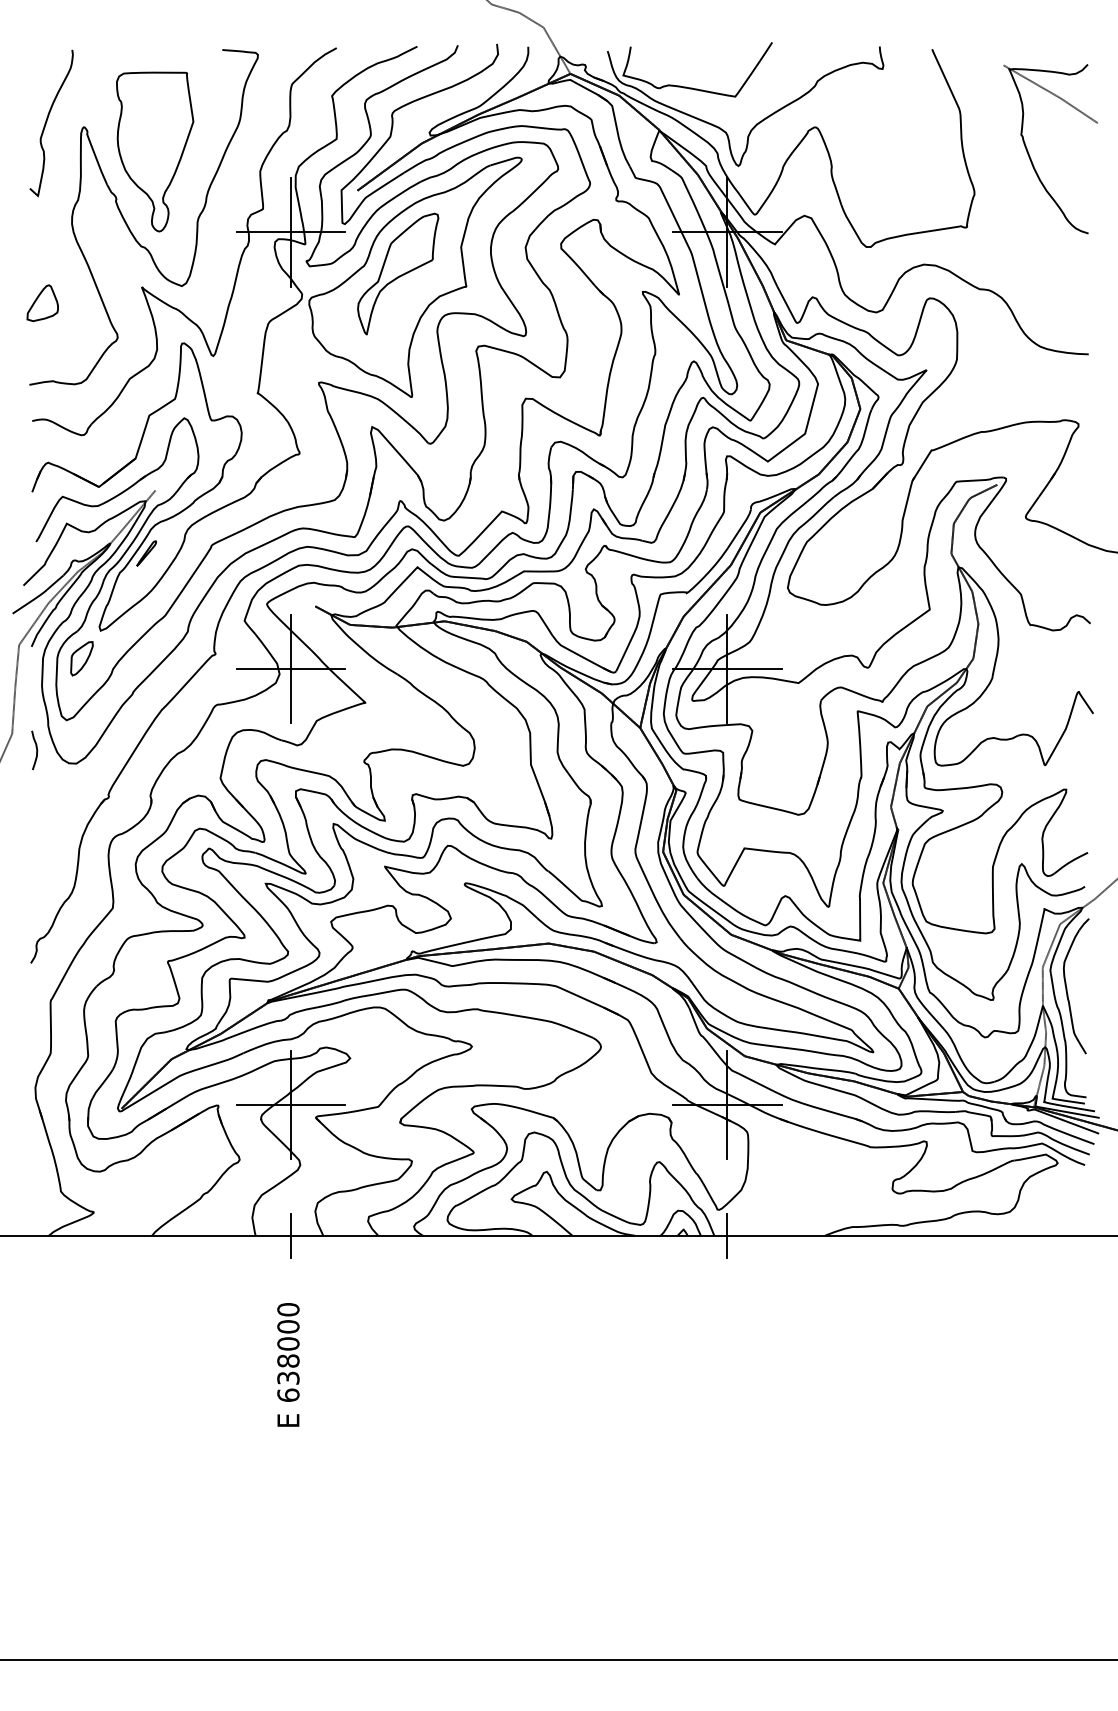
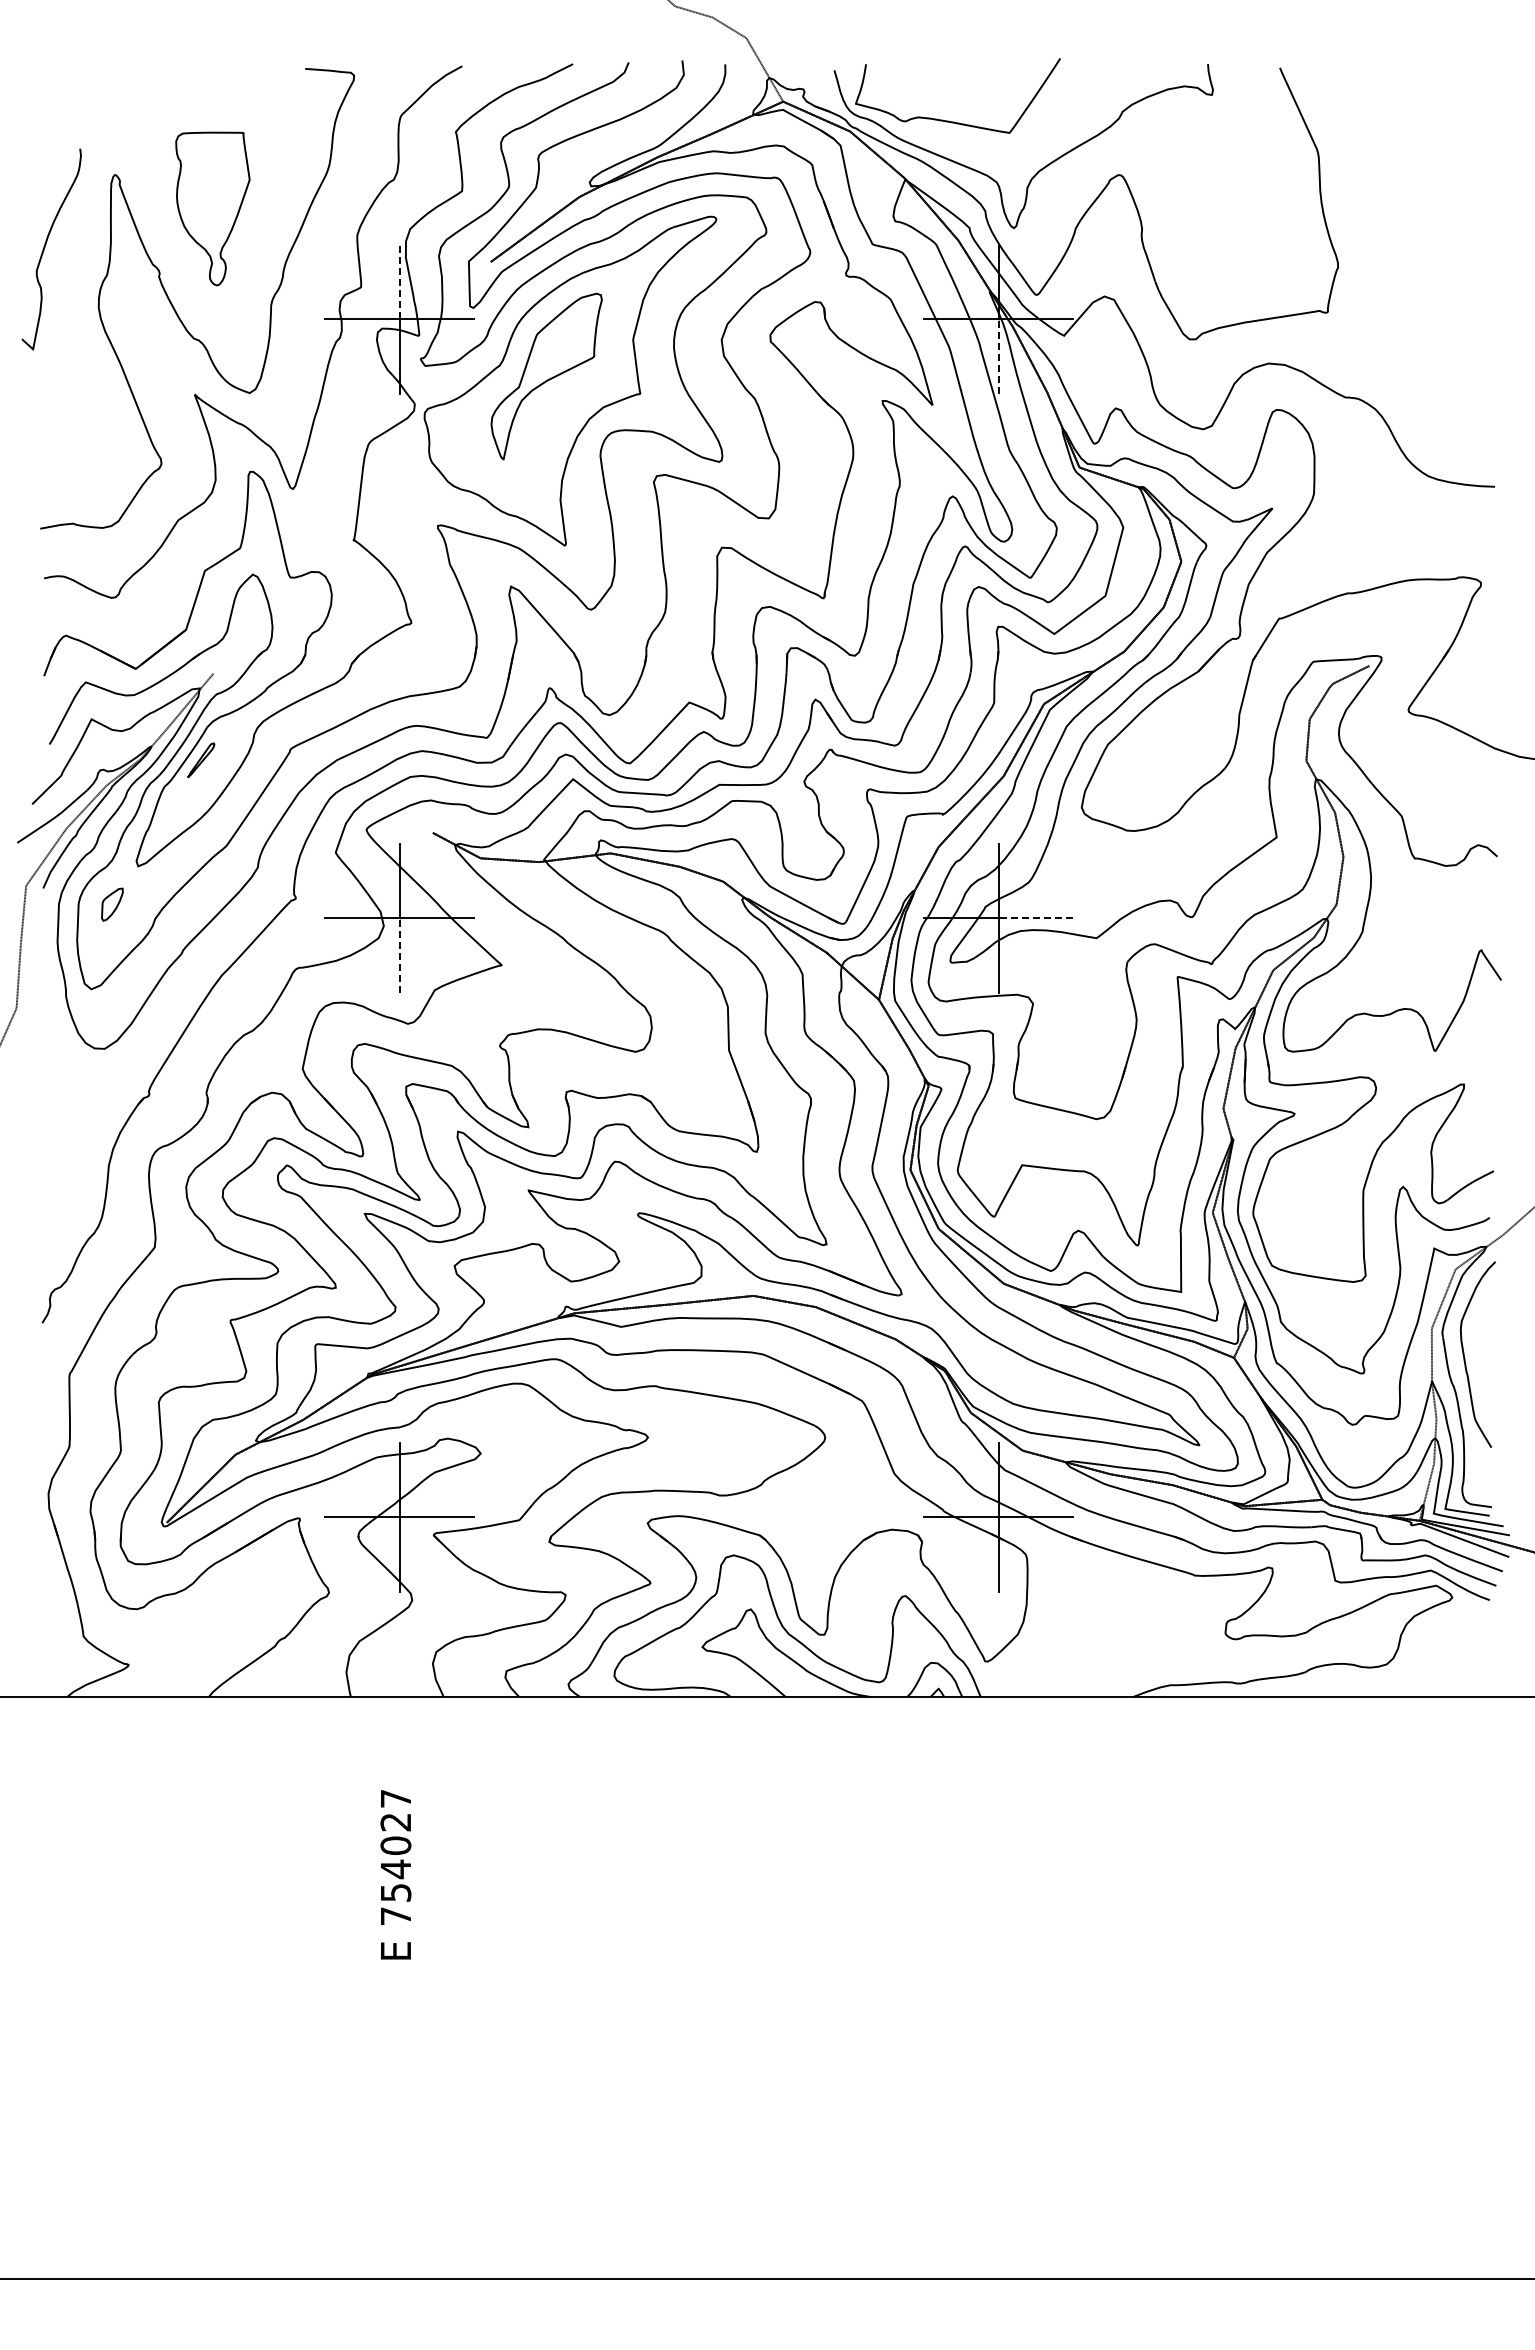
curve: (47, 121) -> (45, 247), moved
part: (154, 151) -> (212, 208), size x0.7
part: (1030, 156) -> (1414, 214), removed
line: (291, 204) -> (399, 281), solid -> dashed
line: (727, 259) -> (998, 356), solid -> dashed
part: (42, 303) -> (58, 416), removed
part: (82, 658) -> (112, 904), size x0.7
line: (754, 668) -> (1035, 918), solid -> dashed
line: (291, 695) -> (399, 955), solid -> dashed
curve: (36, 748) -> (49, 1028), removed
line: (291, 1235) -> (399, 1697), removed
line: (727, 1235) -> (998, 1697), removed
text: (288, 1352) -> (395, 1857), 638000 -> 754027

